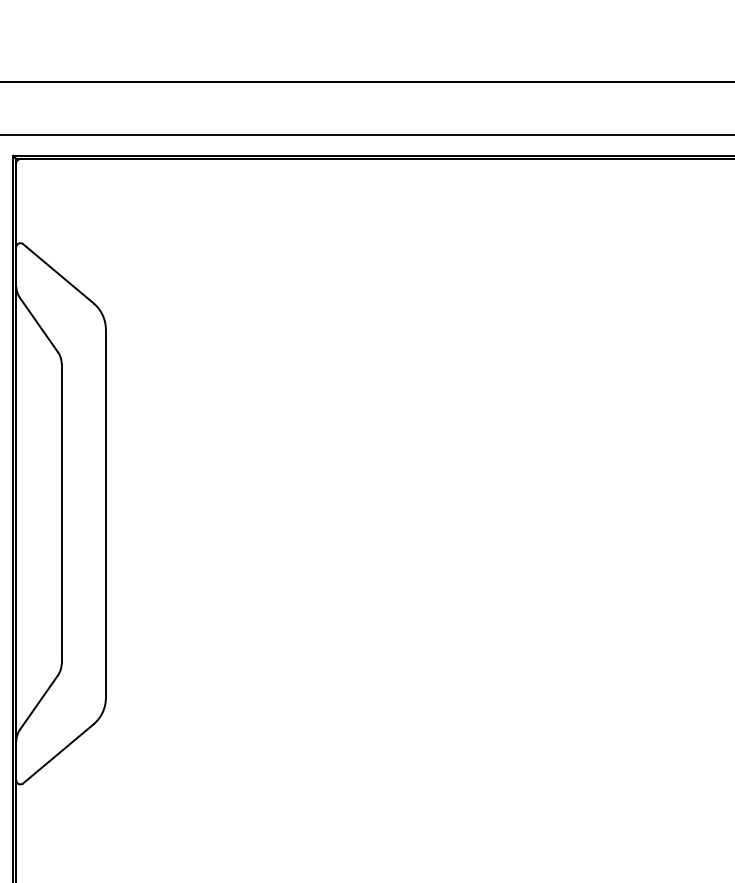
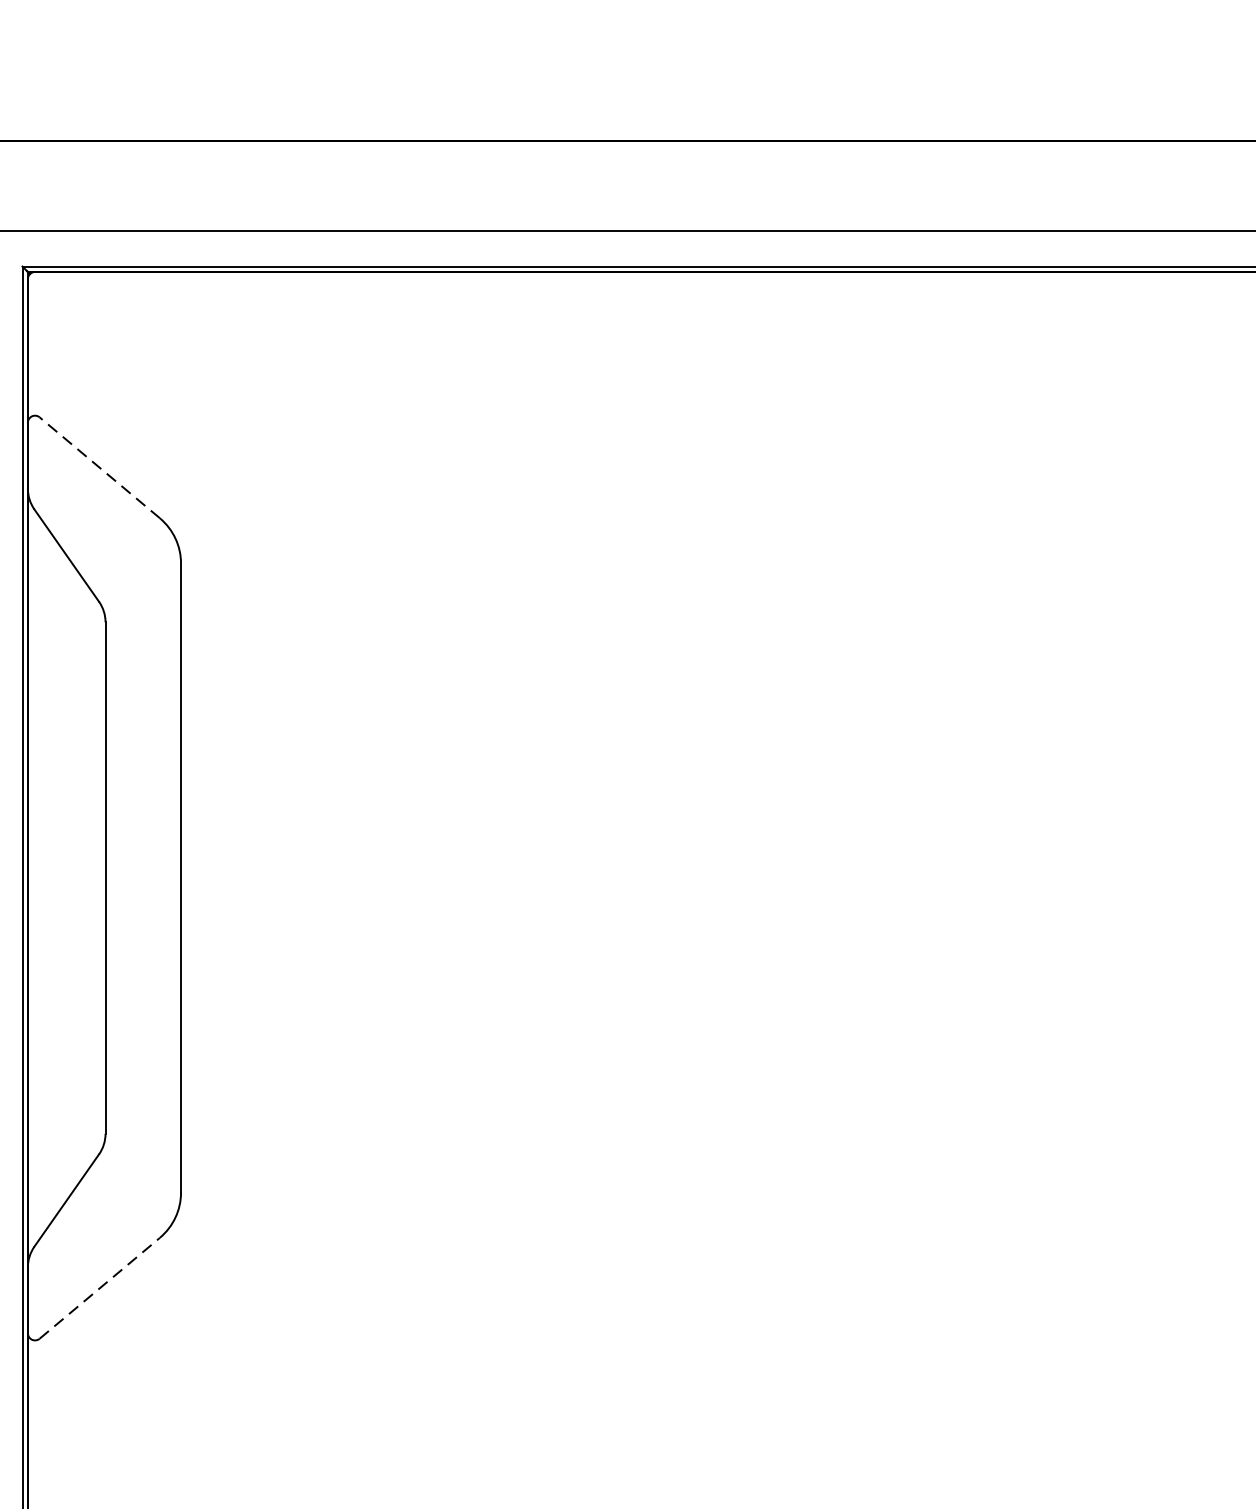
line: (58, 273) -> (100, 467), solid -> dashed
line: (58, 753) -> (100, 1287), solid -> dashed

